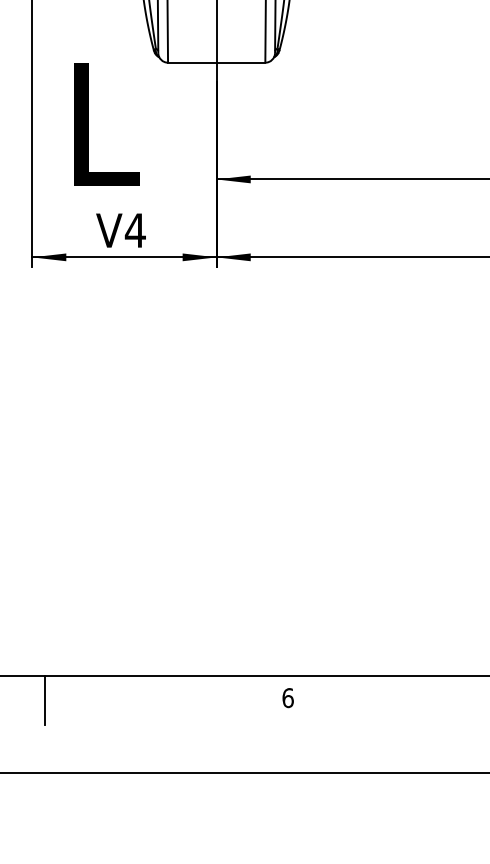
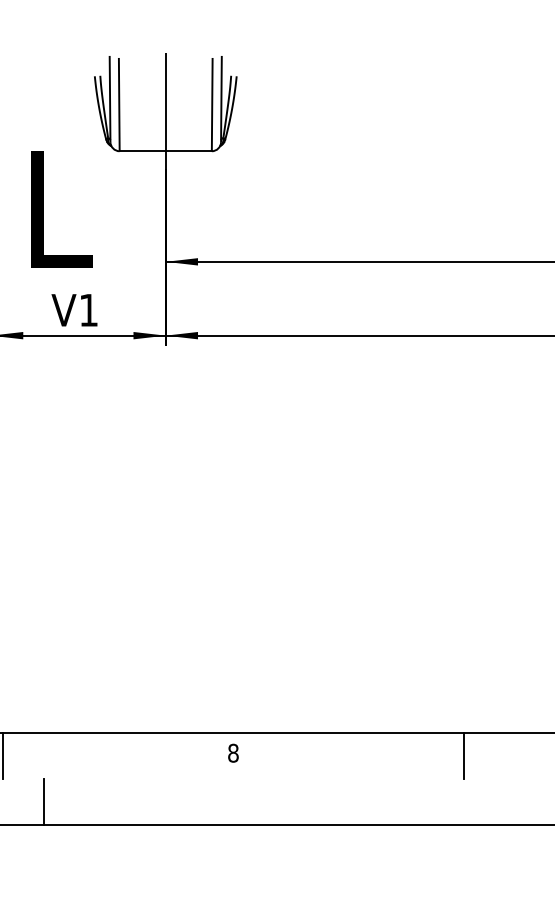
text: (135, 230) -> (88, 310), V4 -> V1
text: (288, 697) -> (233, 752), 6 -> 8
line: (88, 748) -> (44, 801), added

